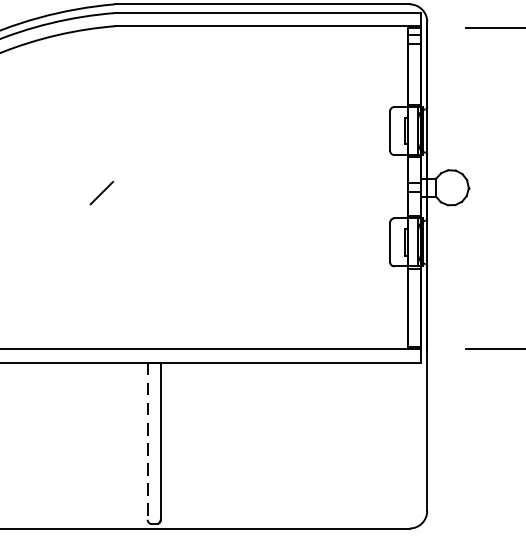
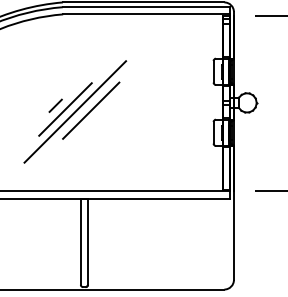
line: (119, 199) -> (65, 109), added
line: (167, 201) -> (91, 110), added
line: (137, 203) -> (75, 111), added
line: (147, 442) -> (80, 242), dashed -> solid

